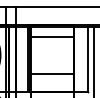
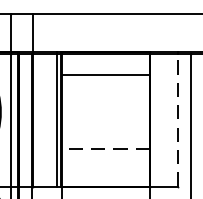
line: (87, 59) -> (177, 120), solid -> dashed
line: (52, 73) -> (106, 149), solid -> dashed

